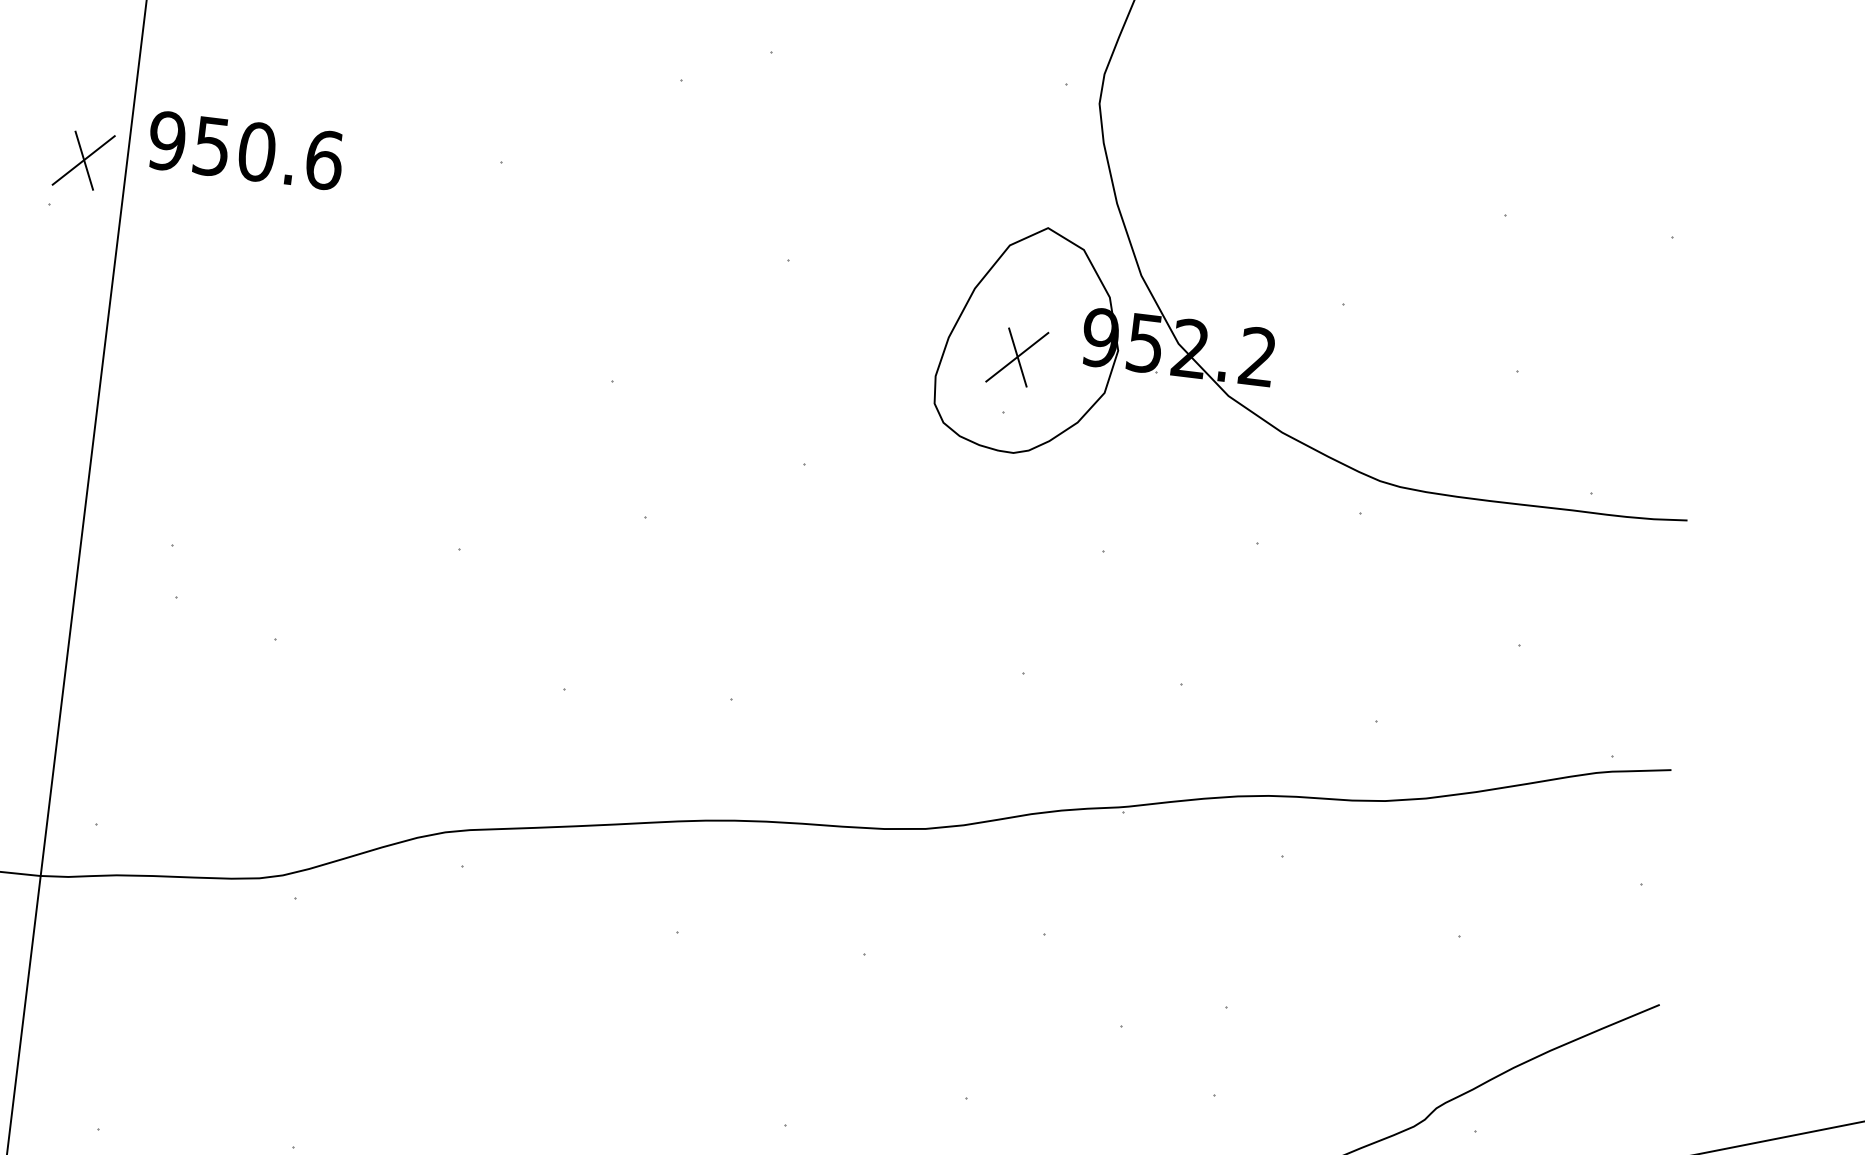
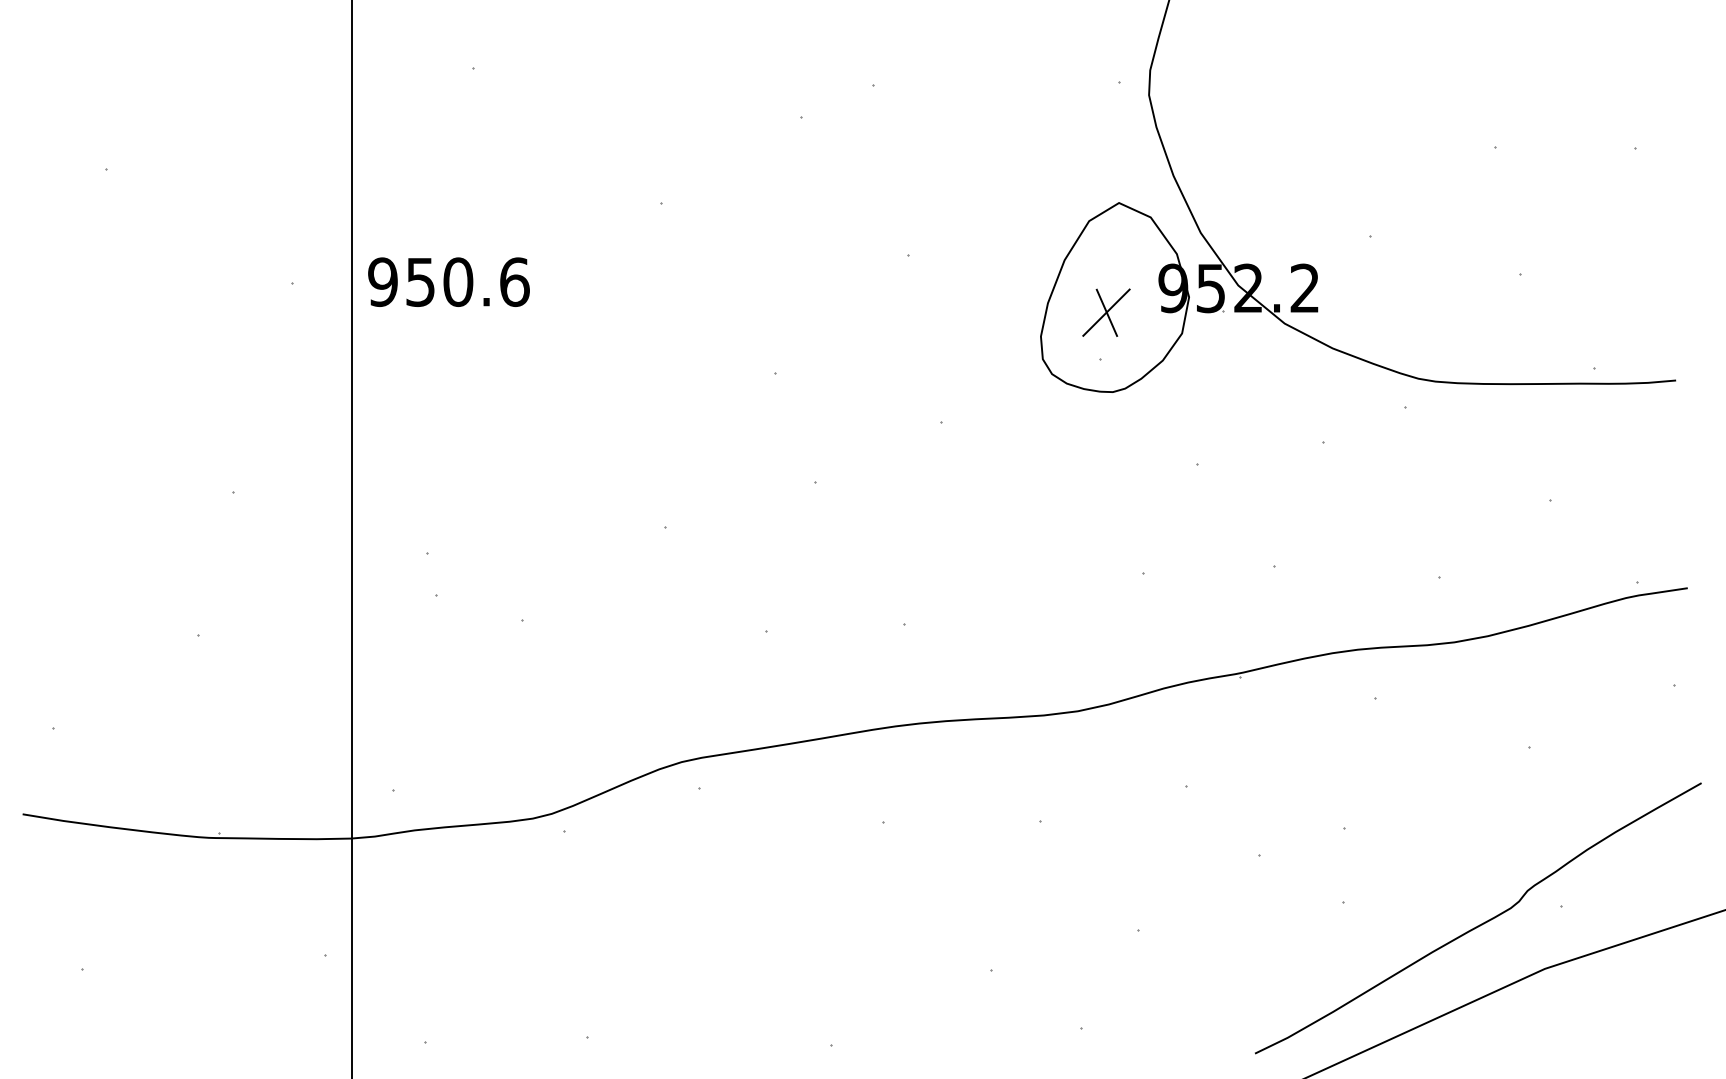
part: (245, 149) -> (448, 281), moved
part: (83, 160) -> (315, 243), removed

